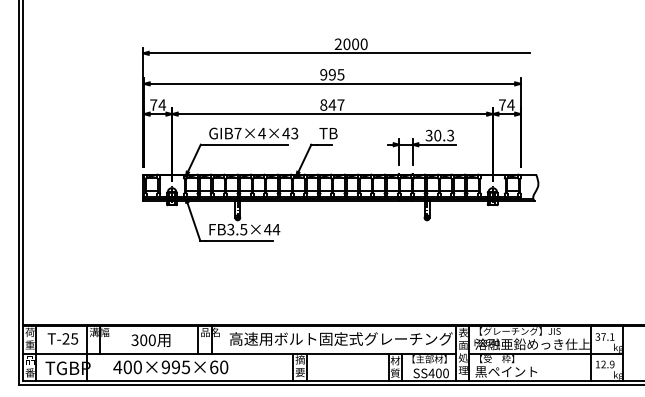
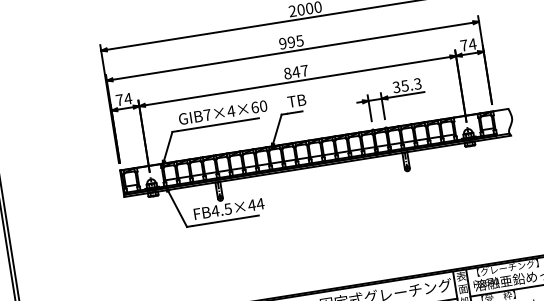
text: (290, 133) -> (259, 106), GIB7×4×43 -> GIB7×4×60
text: (437, 135) -> (404, 85), 30.3 -> 35.3
text: (230, 229) -> (215, 211), FB3.5×44 -> FB4.5×44

